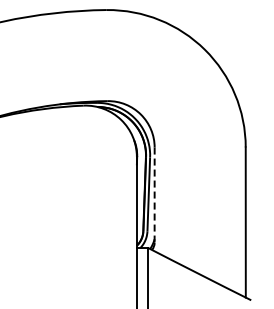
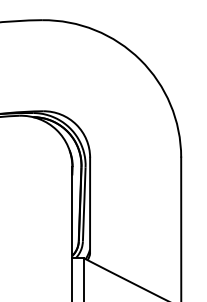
line: (154, 195) -> (89, 205), dashed -> solid

